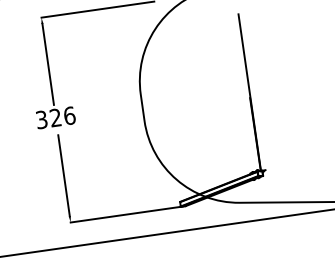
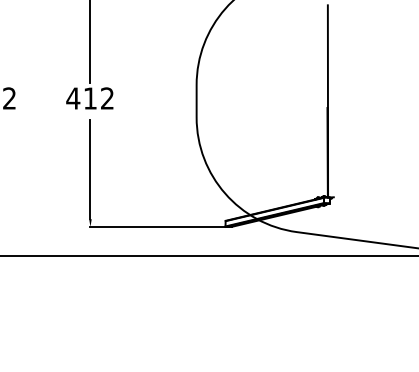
text: (55, 117) -> (90, 98), 326 -> 412

